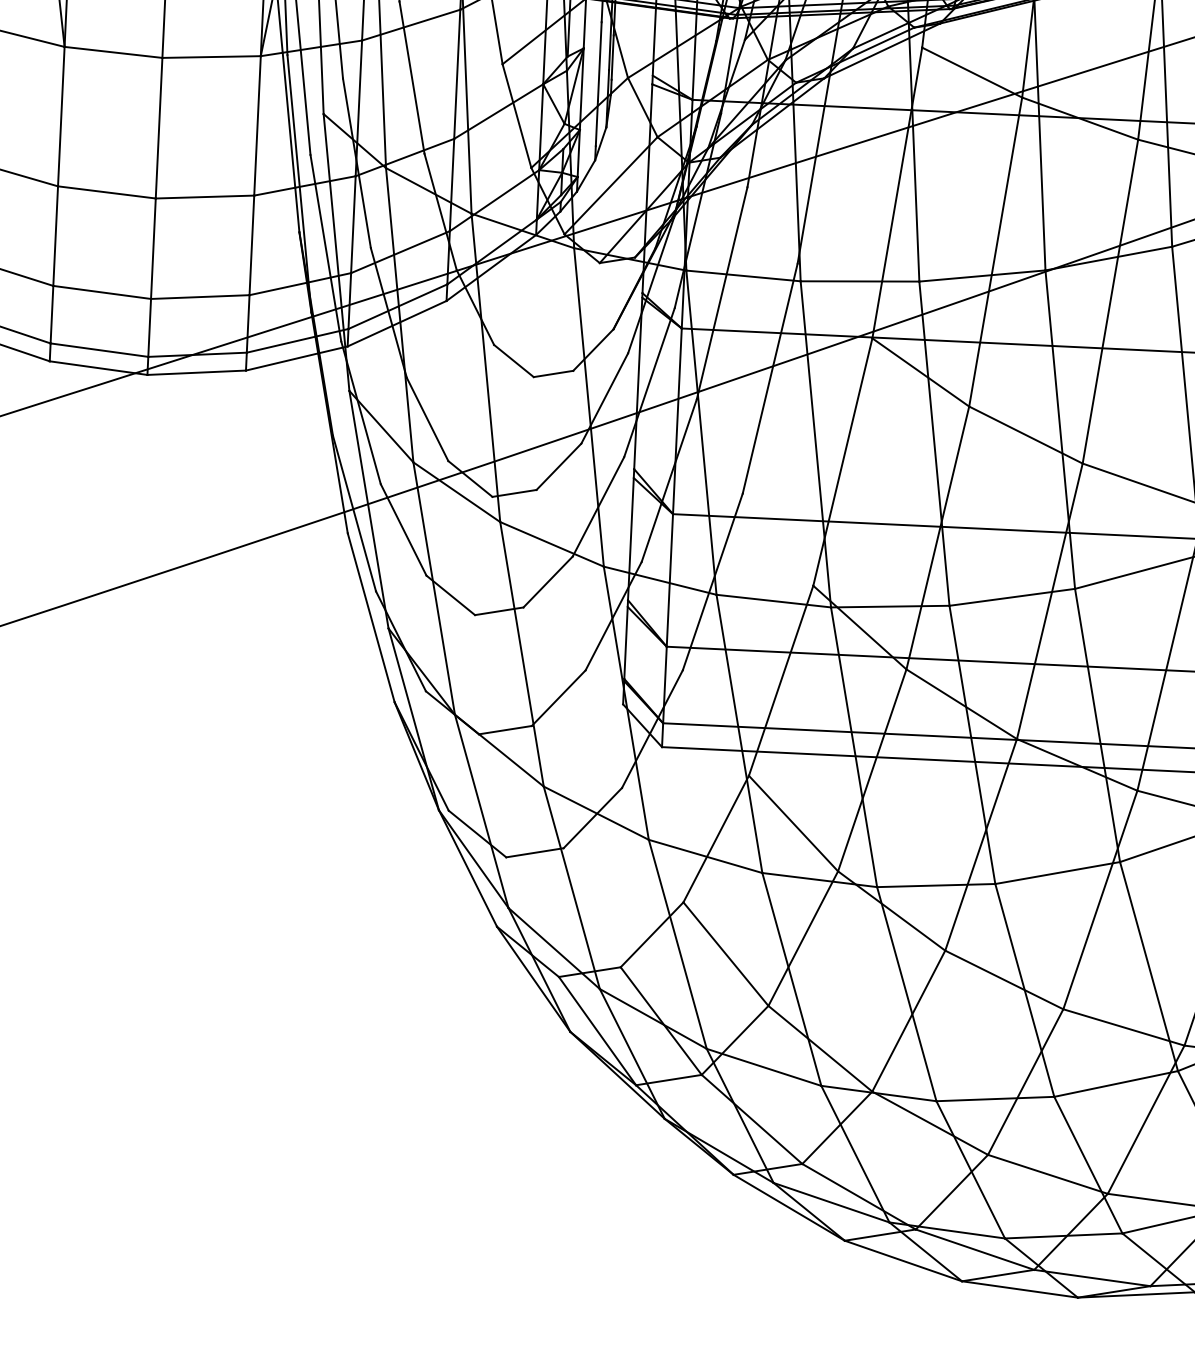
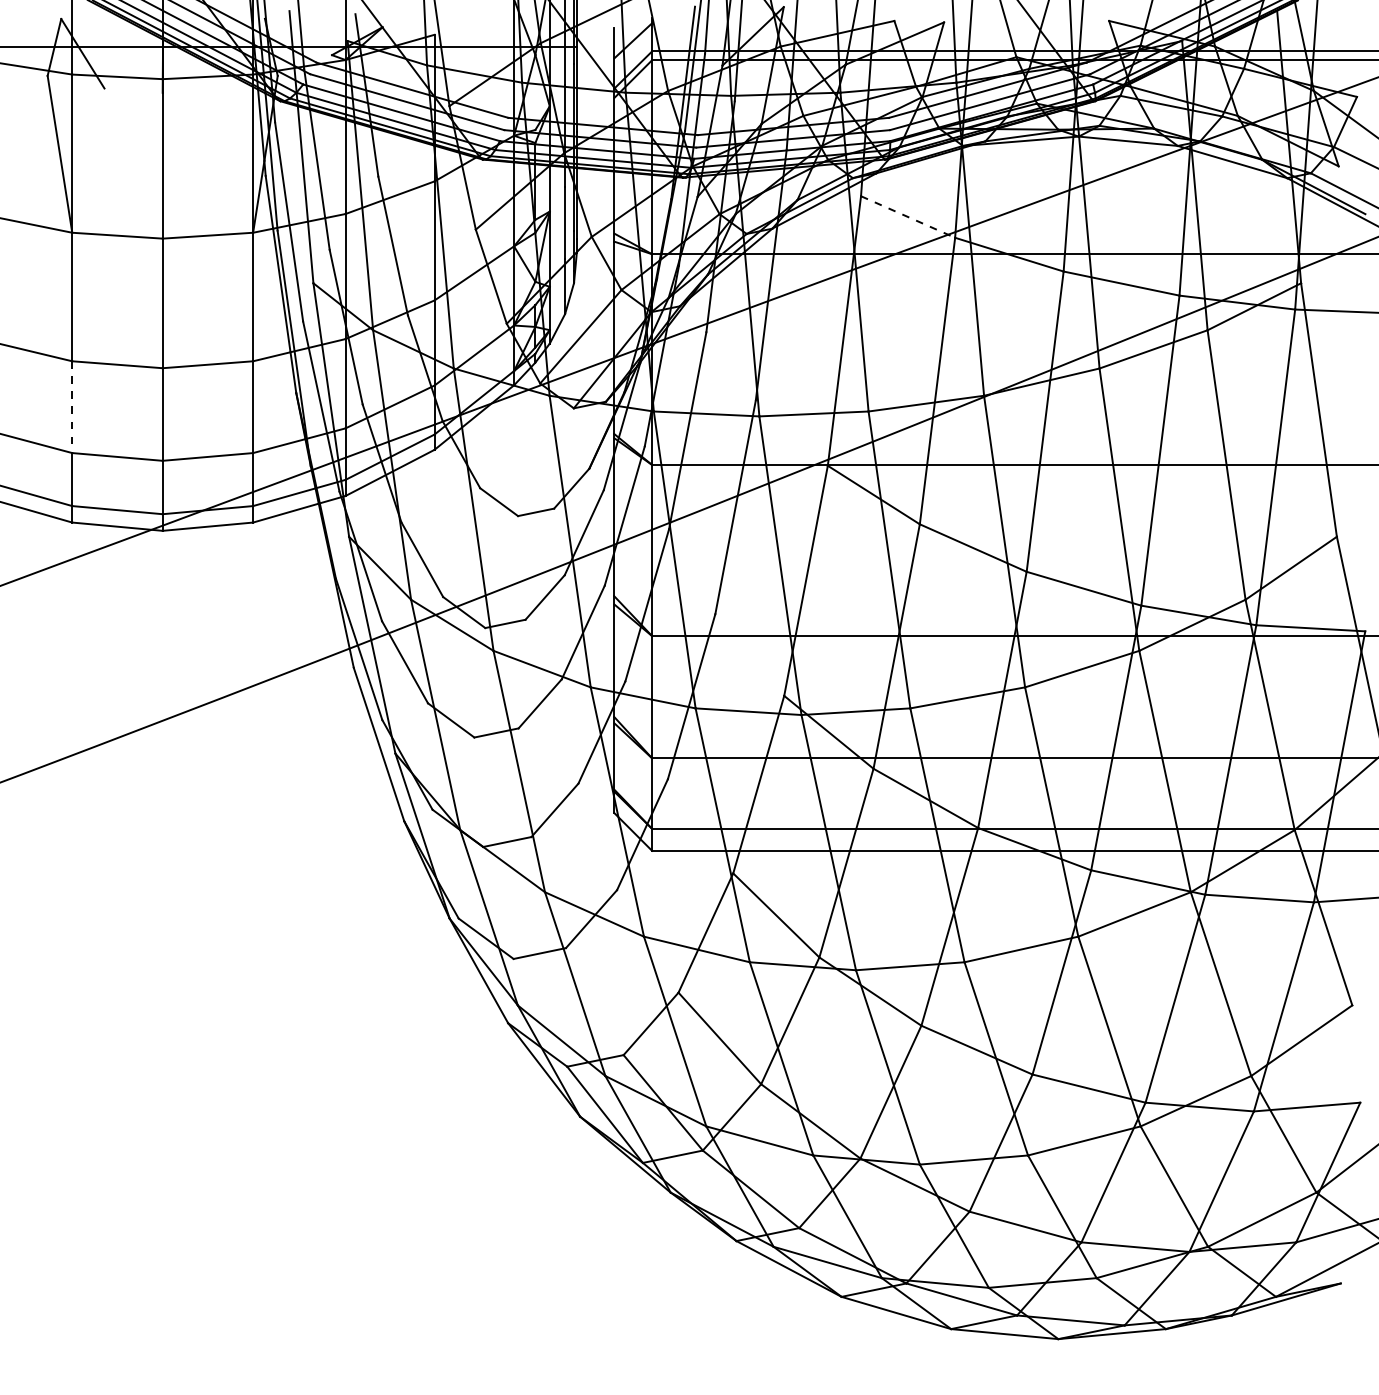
line: (972, 73) -> (908, 217), solid -> dashed
line: (55, 236) -> (72, 407), solid -> dashed

